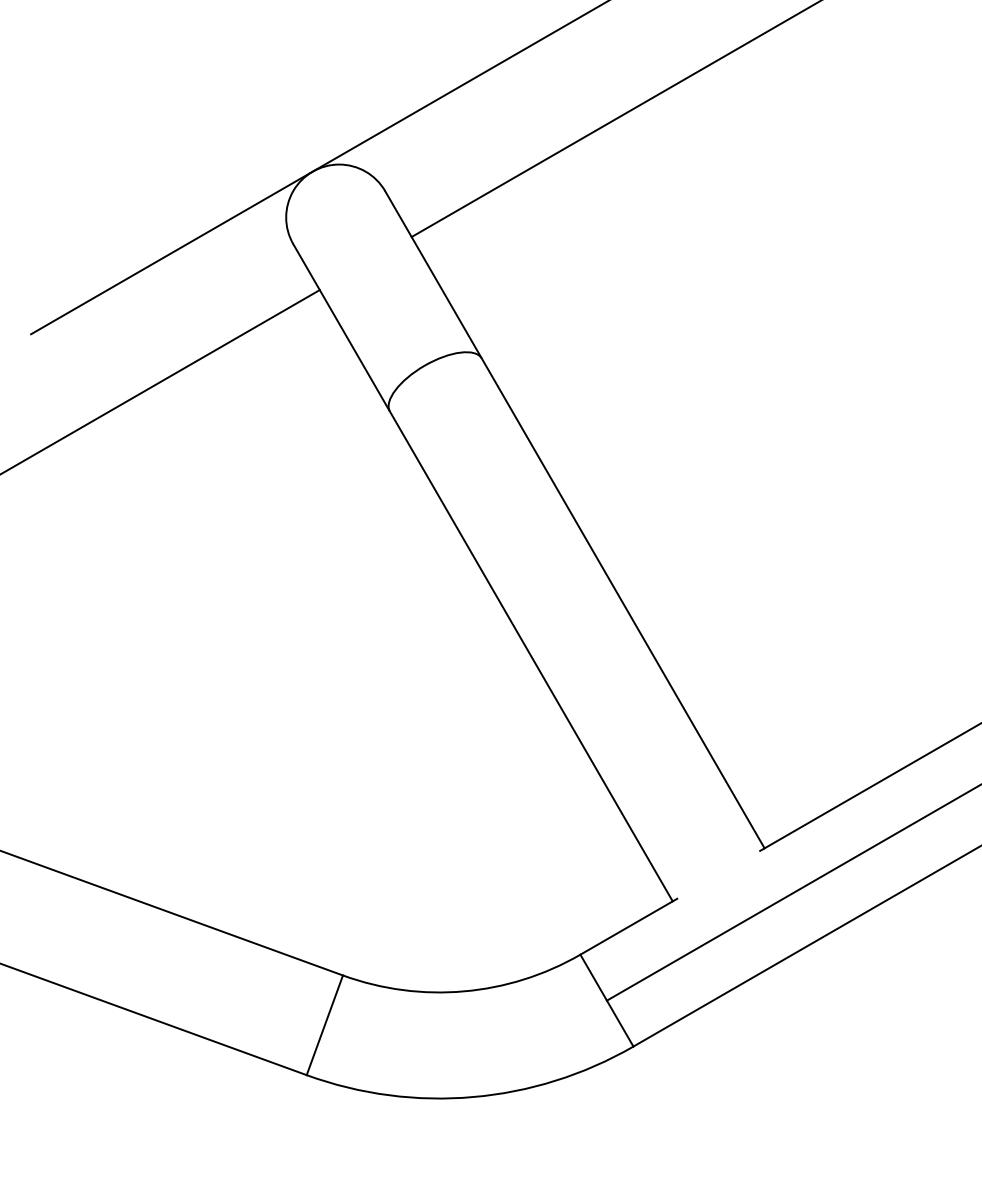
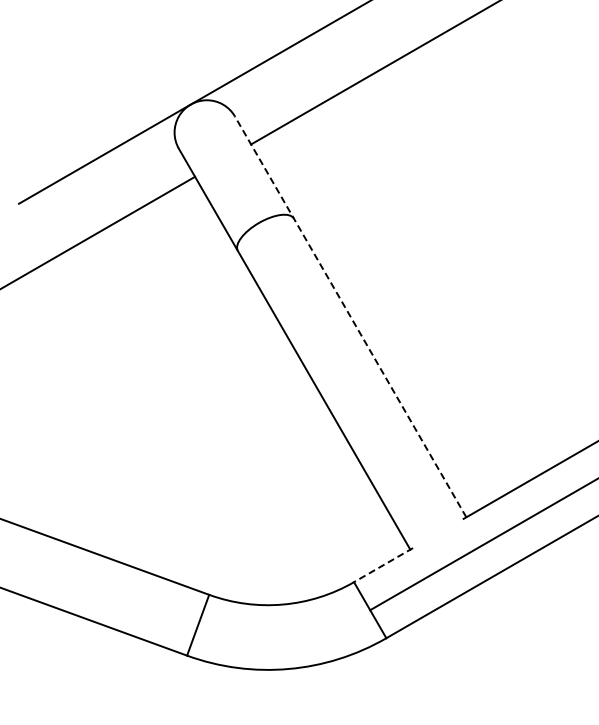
line: (574, 519) -> (350, 316), solid -> dashed
line: (628, 927) -> (383, 565), solid -> dashed

